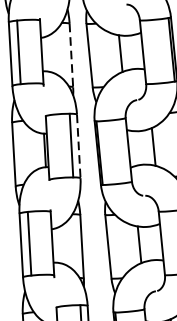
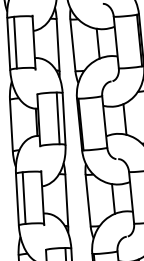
line: (71, 55) -> (58, 45), dashed -> solid
line: (79, 146) -> (64, 119), dashed -> solid

